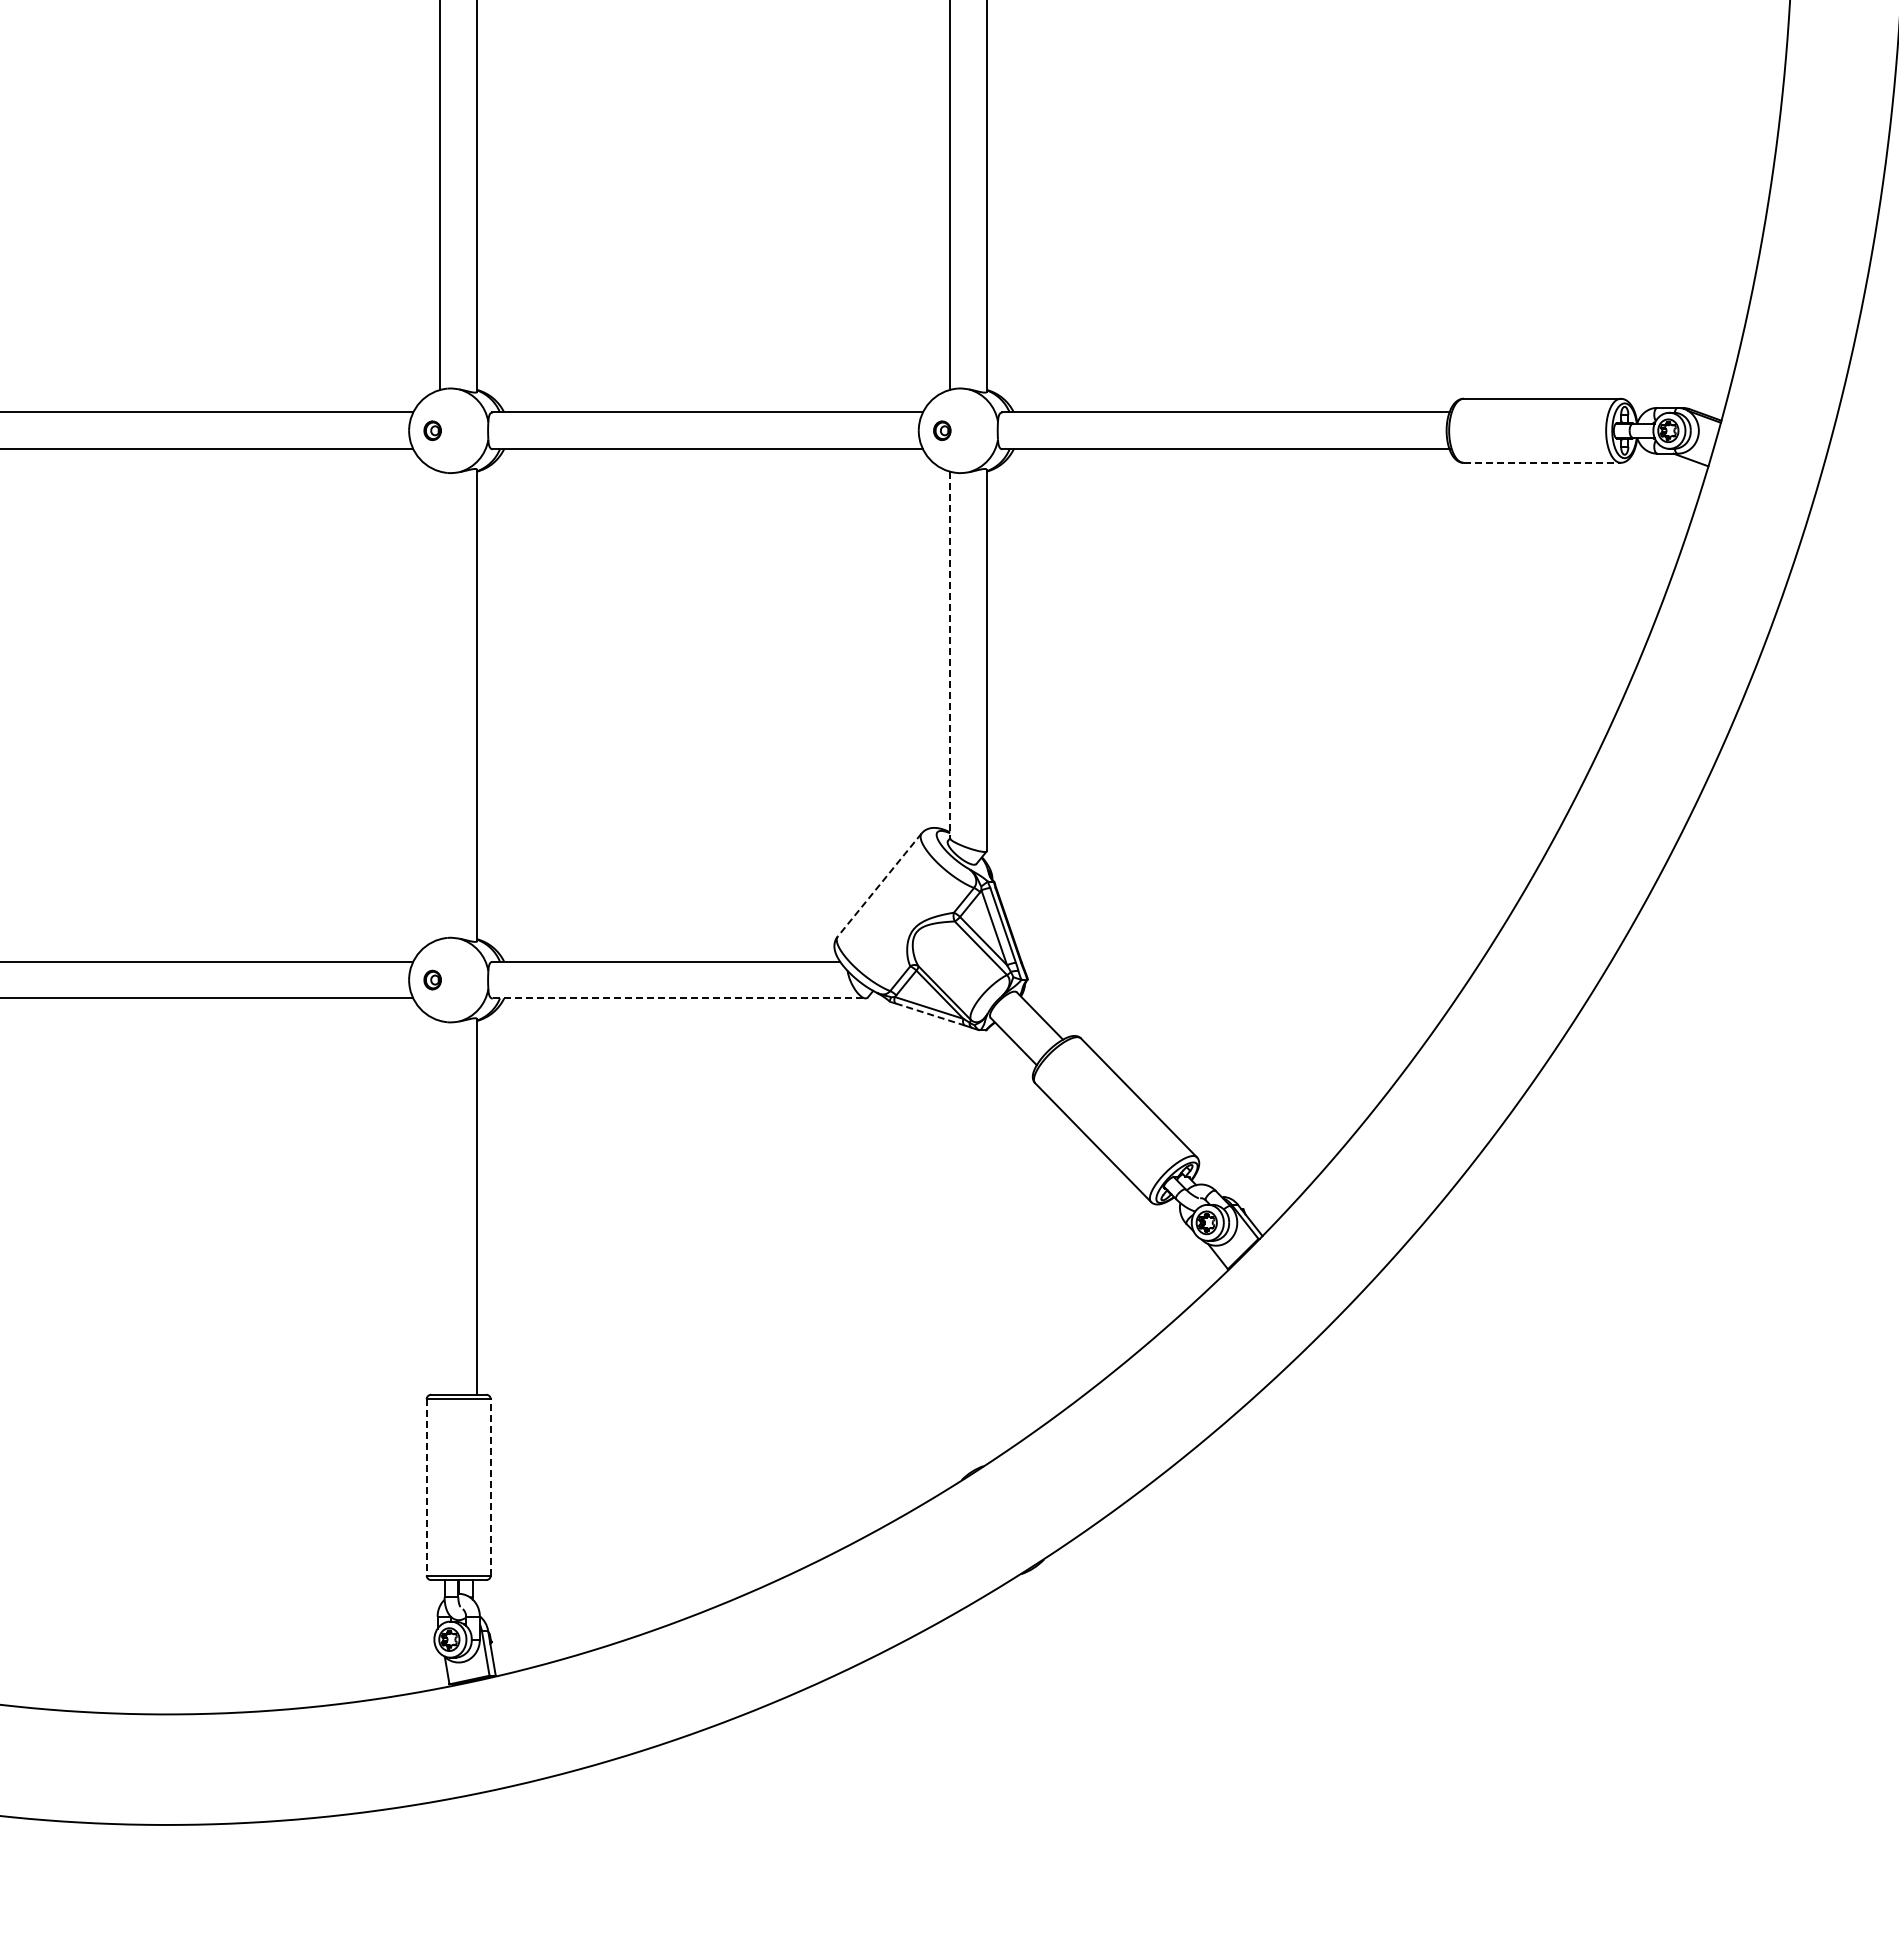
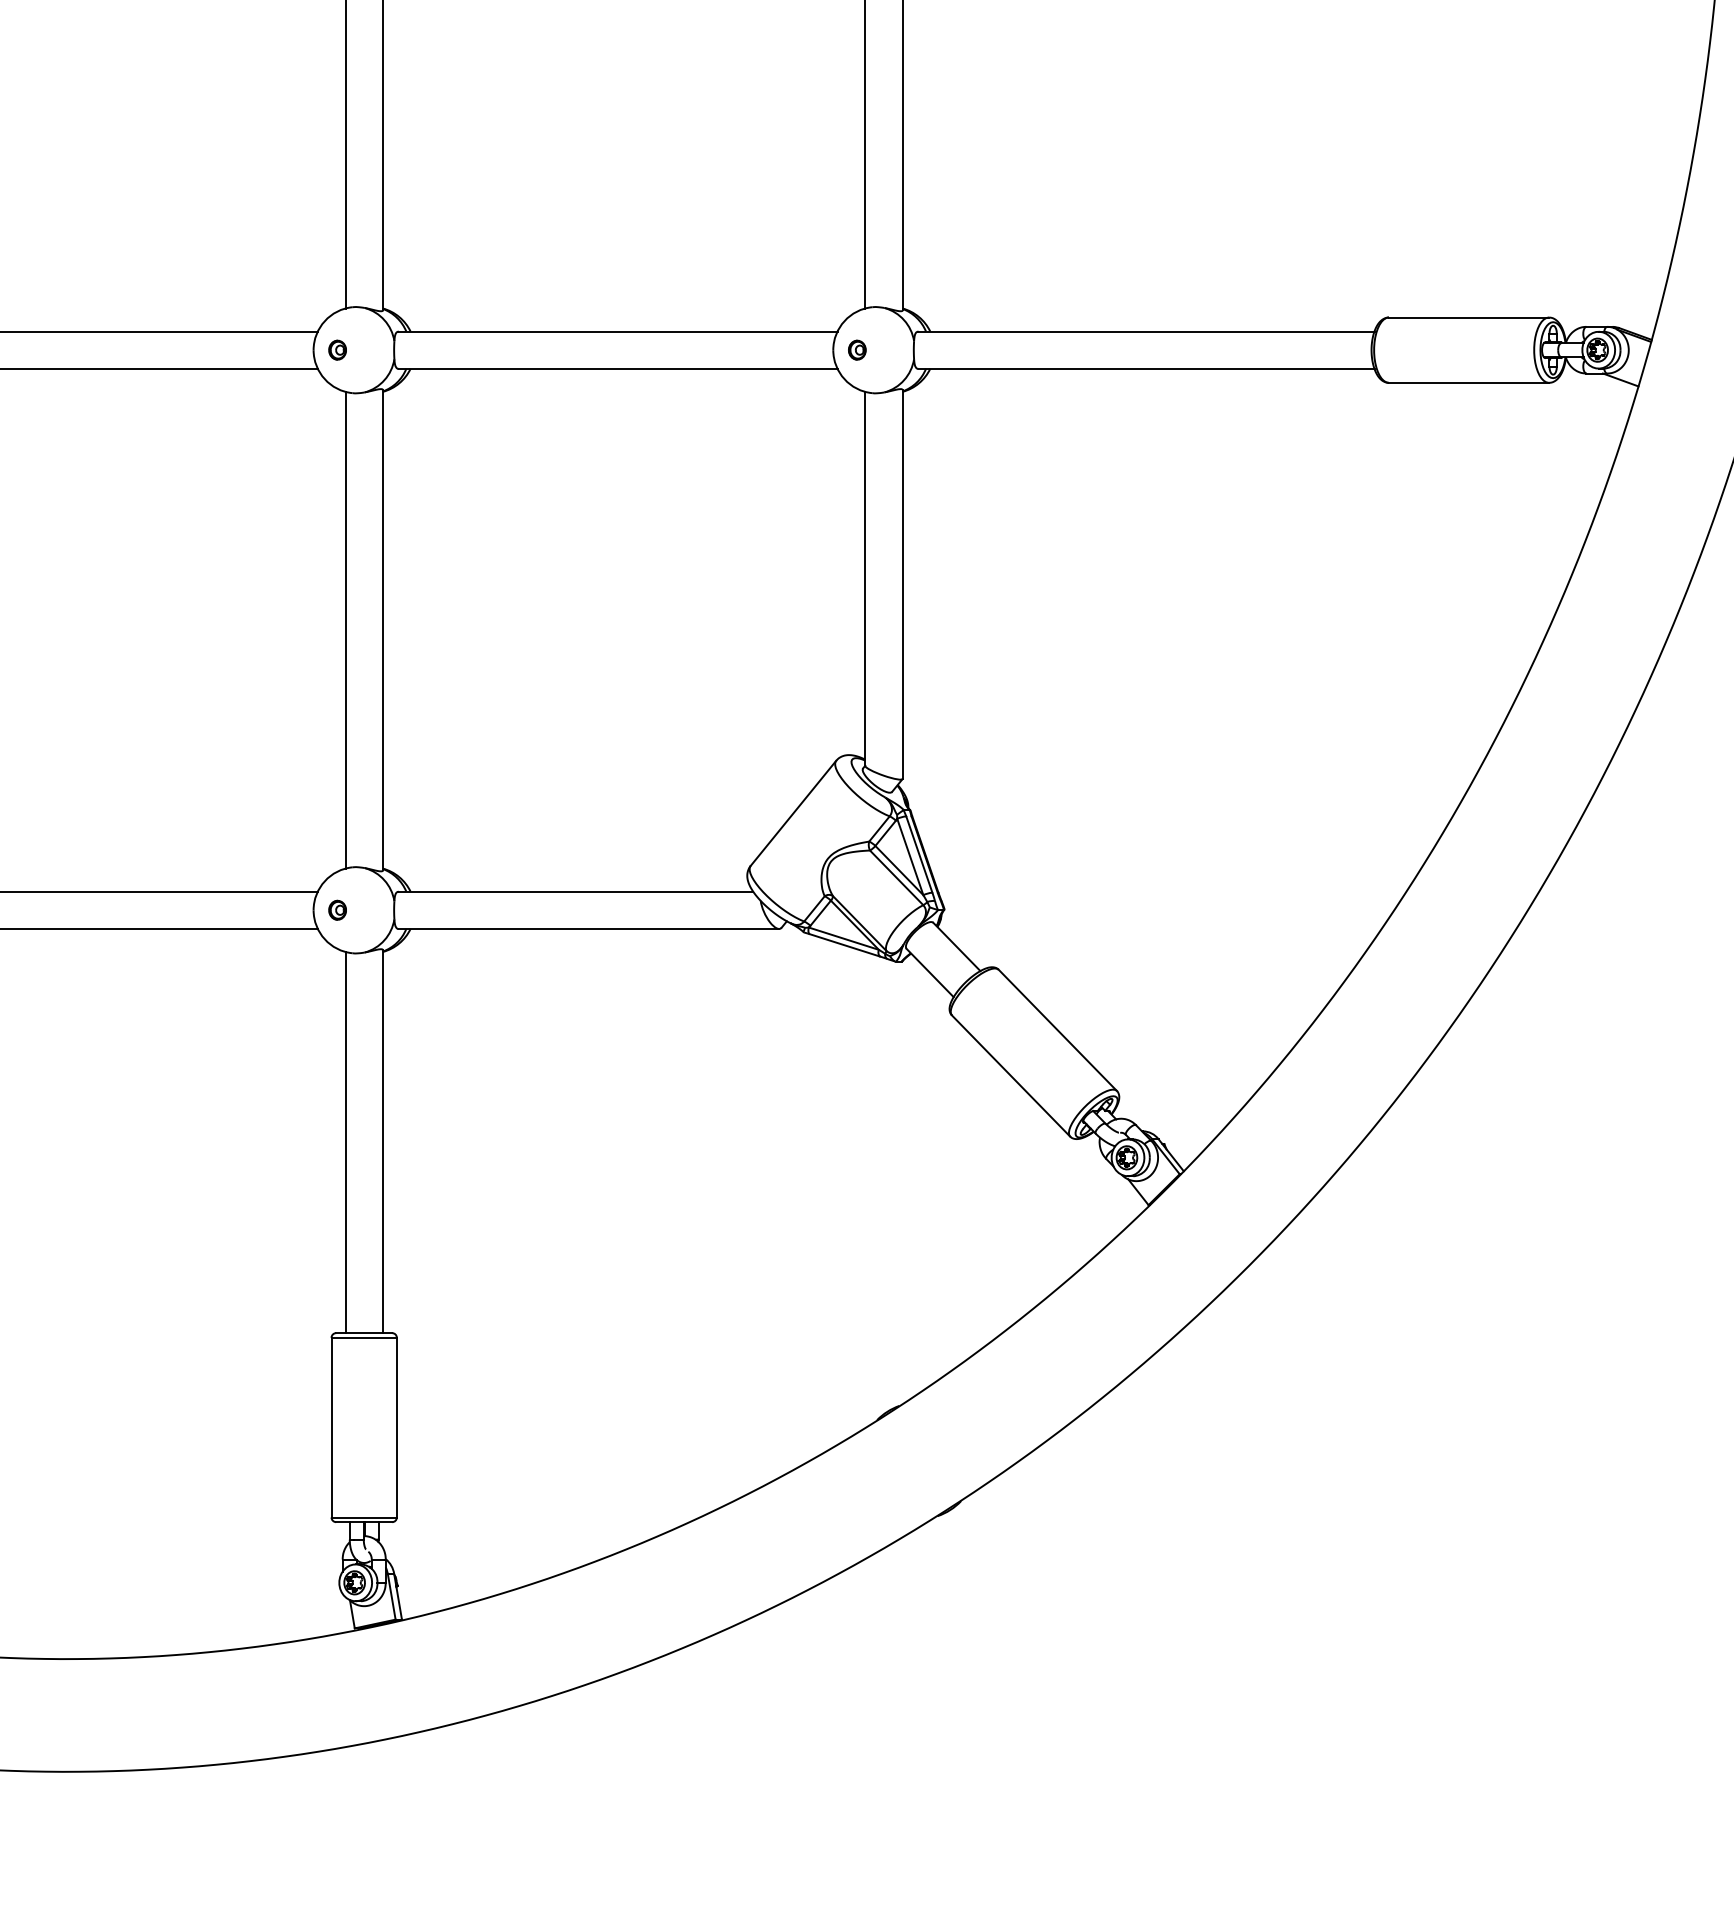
line: (1542, 462) -> (1469, 382), dashed -> solid
line: (950, 655) -> (865, 579), dashed -> solid
line: (440, 705) -> (345, 630), added
line: (879, 885) -> (793, 813), dashed -> solid
line: (679, 998) -> (589, 929), dashed -> solid
line: (930, 1014) -> (845, 945), dashed -> solid
line: (440, 1207) -> (345, 1142), added
line: (490, 1486) -> (396, 1426), dashed -> solid
line: (426, 1487) -> (331, 1427), dashed -> solid

